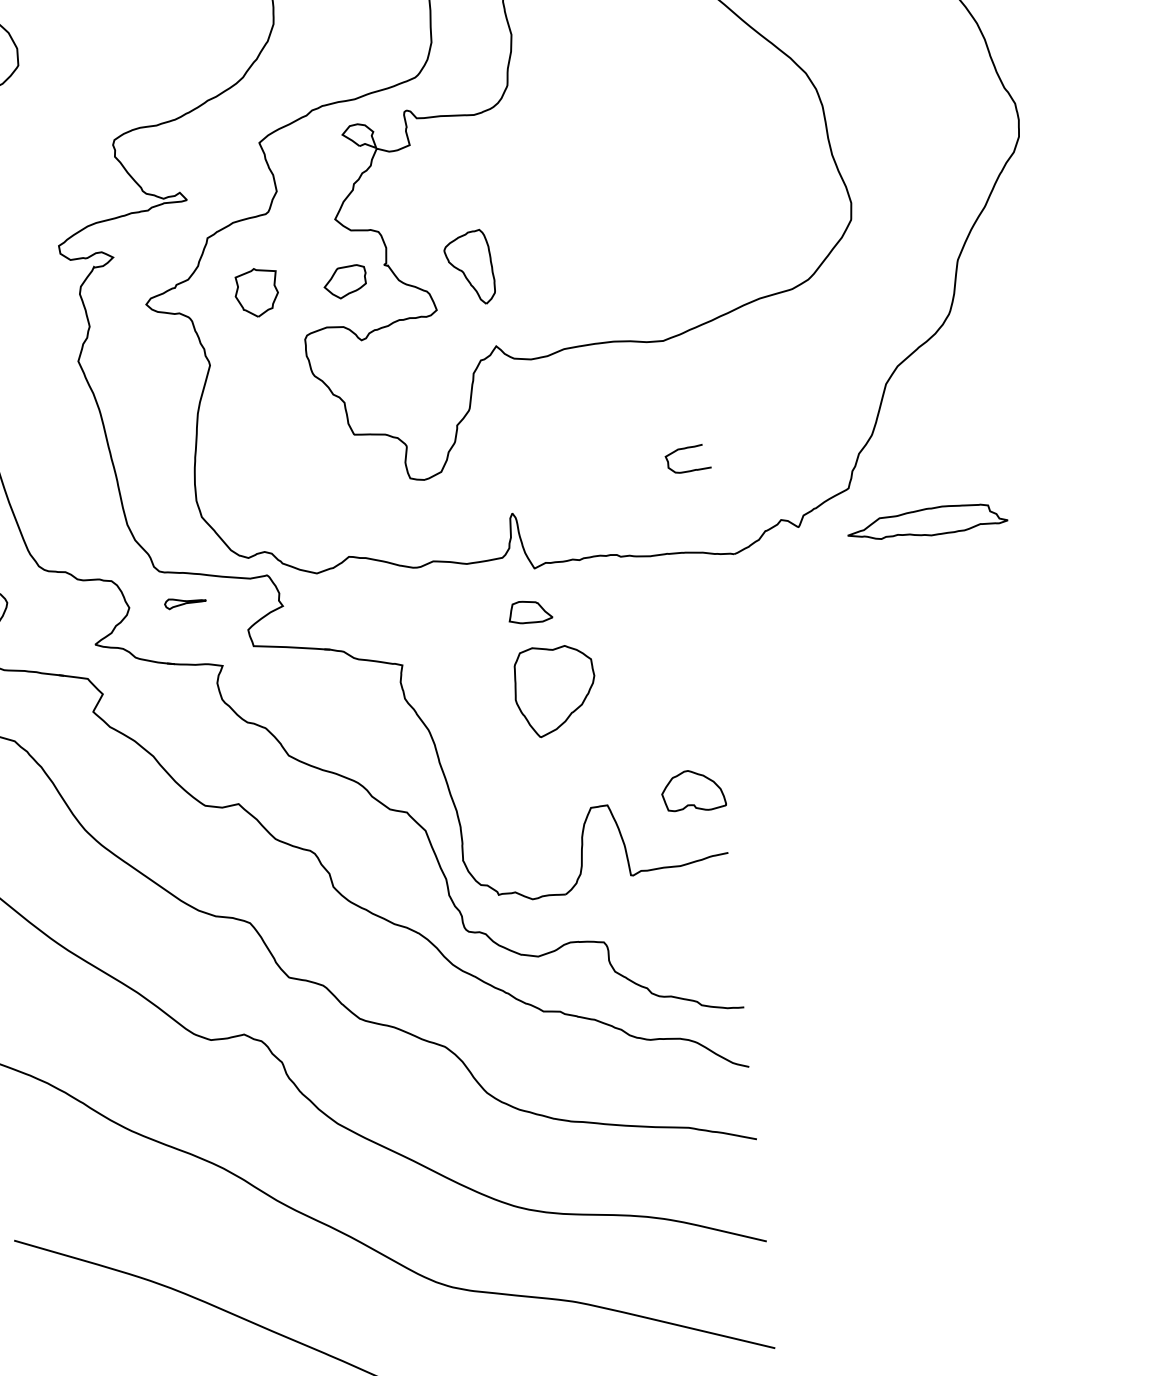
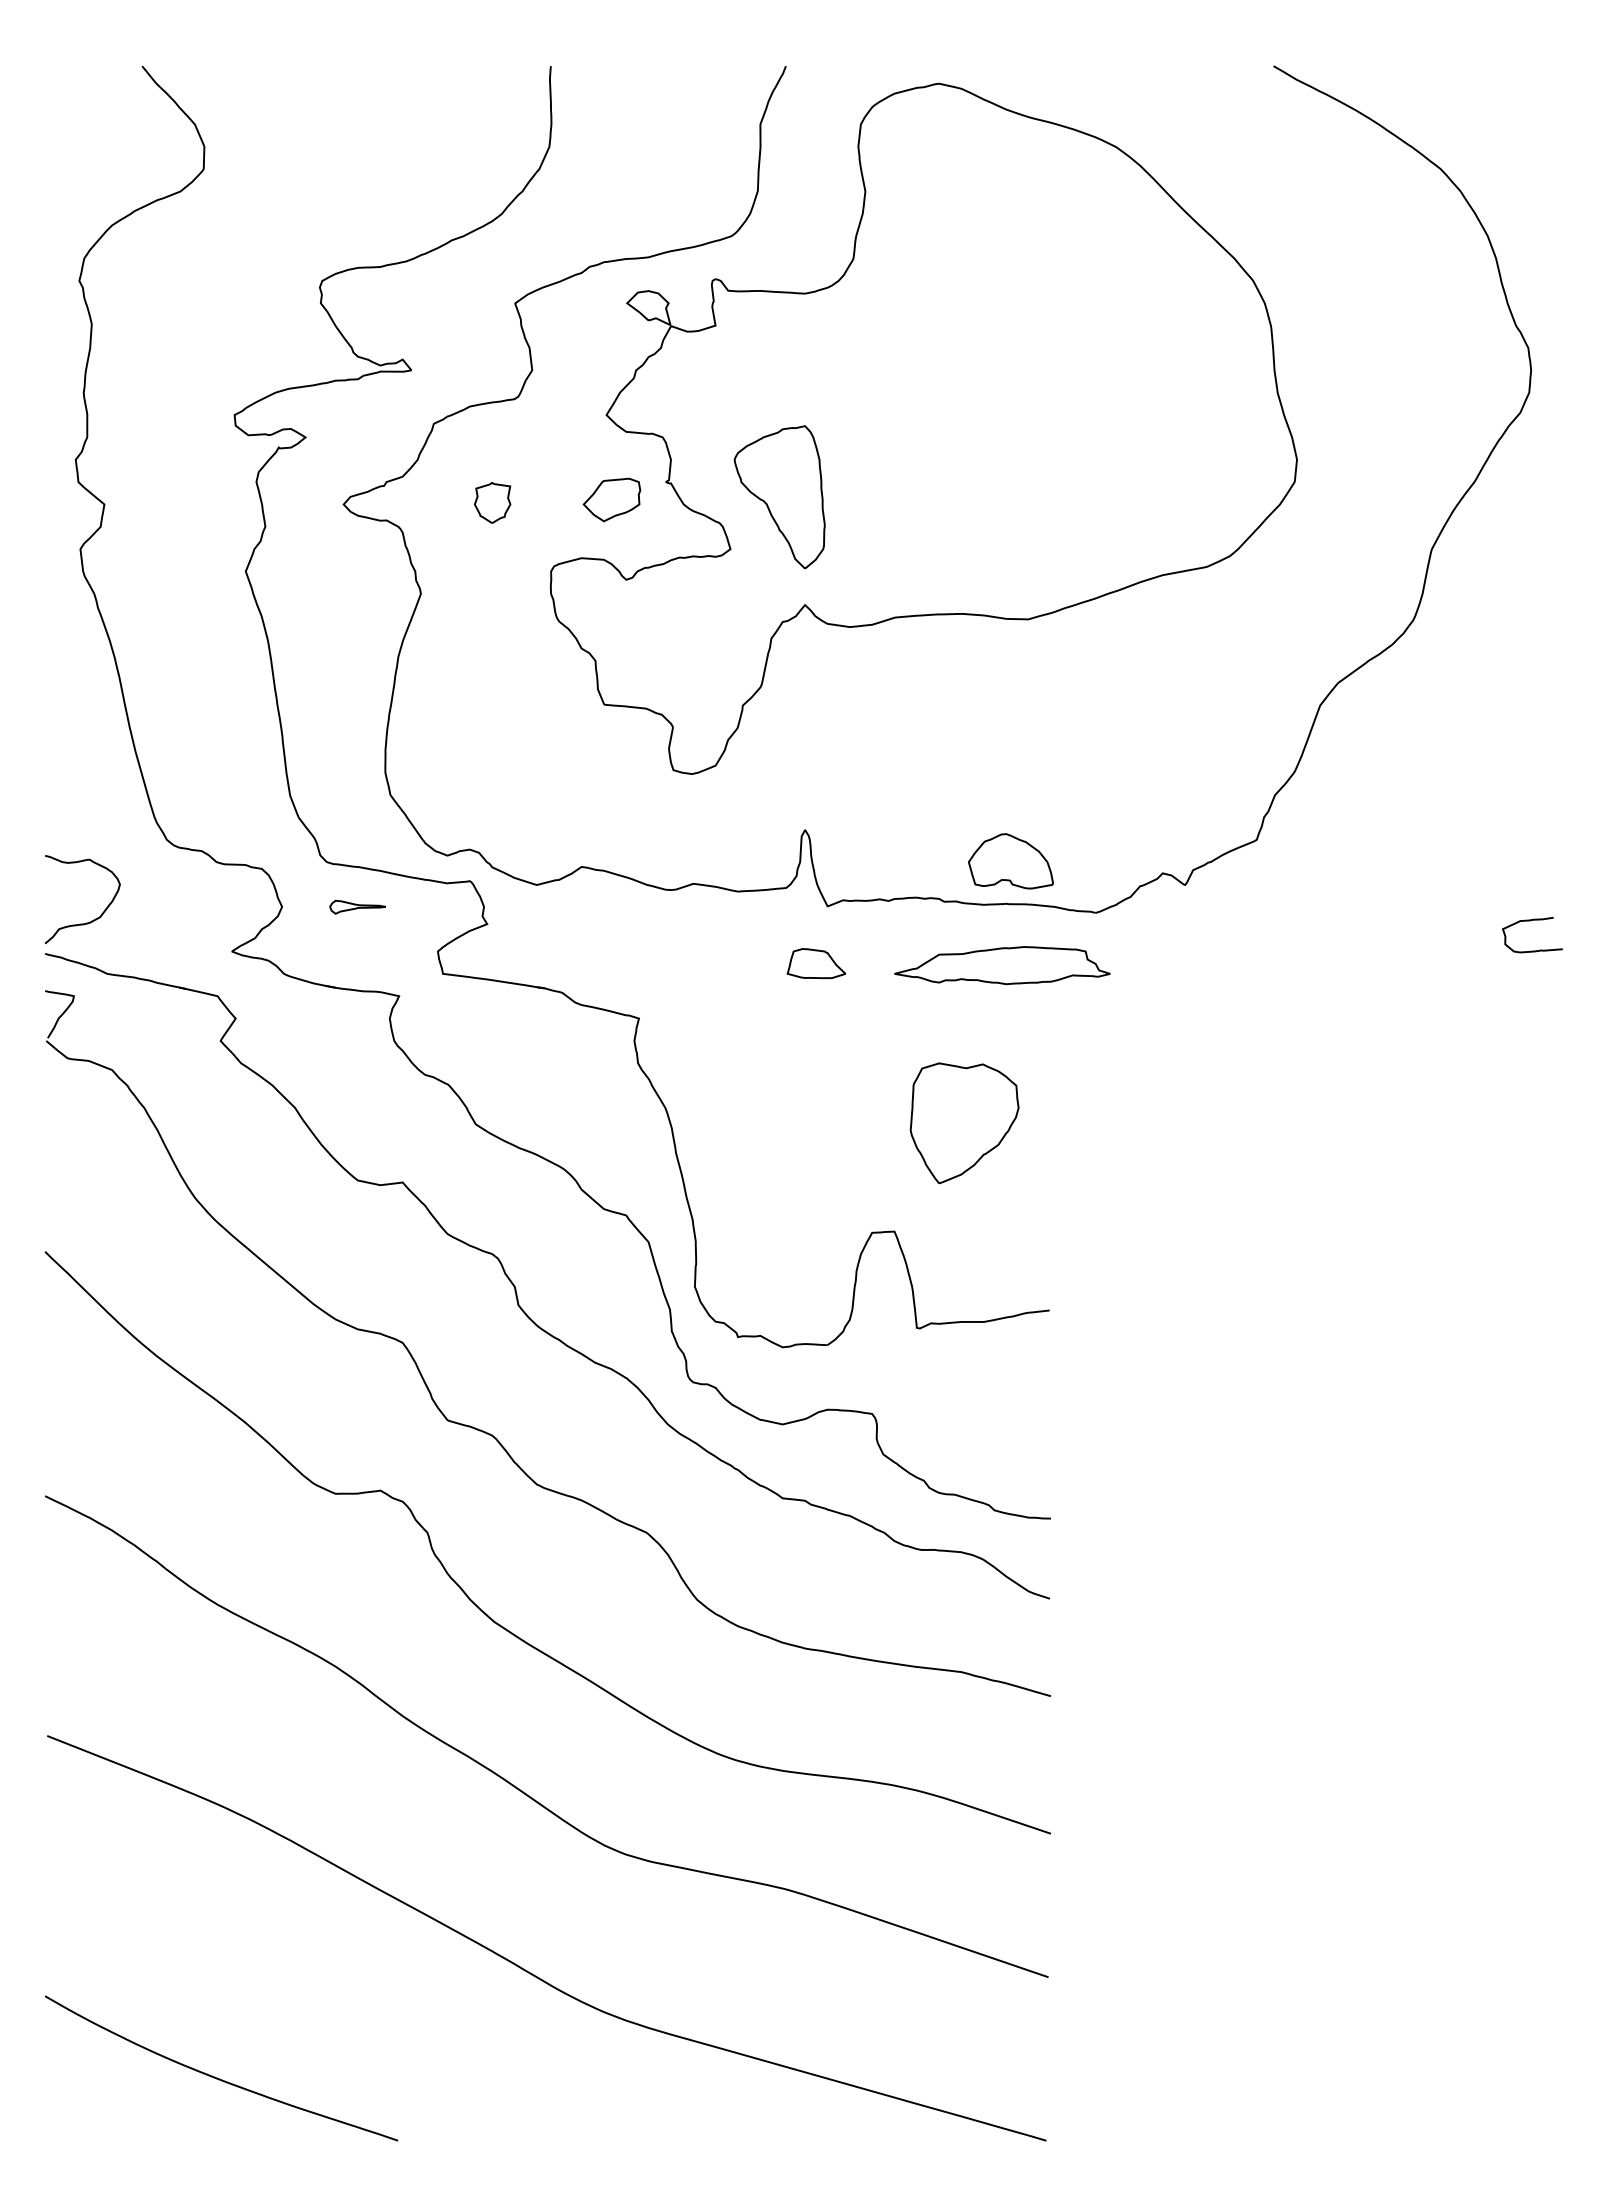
part: (469, 268) -> (779, 497), size x1.43
part: (256, 292) -> (492, 502), size x0.62
curve: (685, 449) -> (1530, 921), moved
part: (927, 521) -> (1002, 965), moved
part: (555, 691) -> (964, 1123), moved
part: (693, 791) -> (1010, 861), moved

